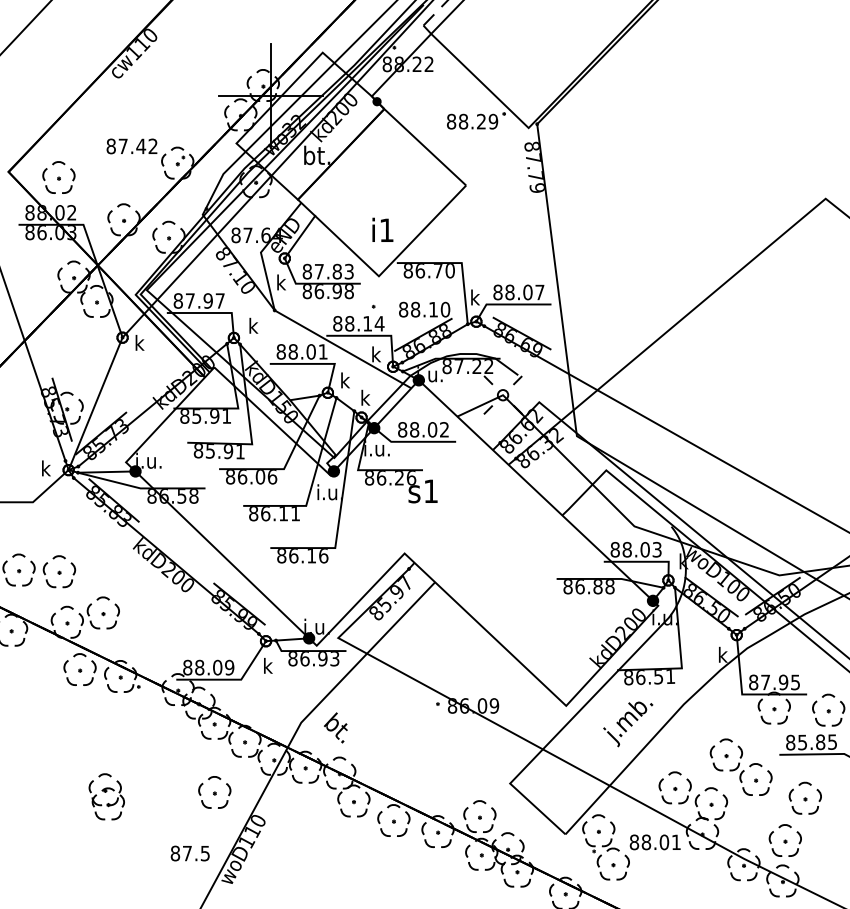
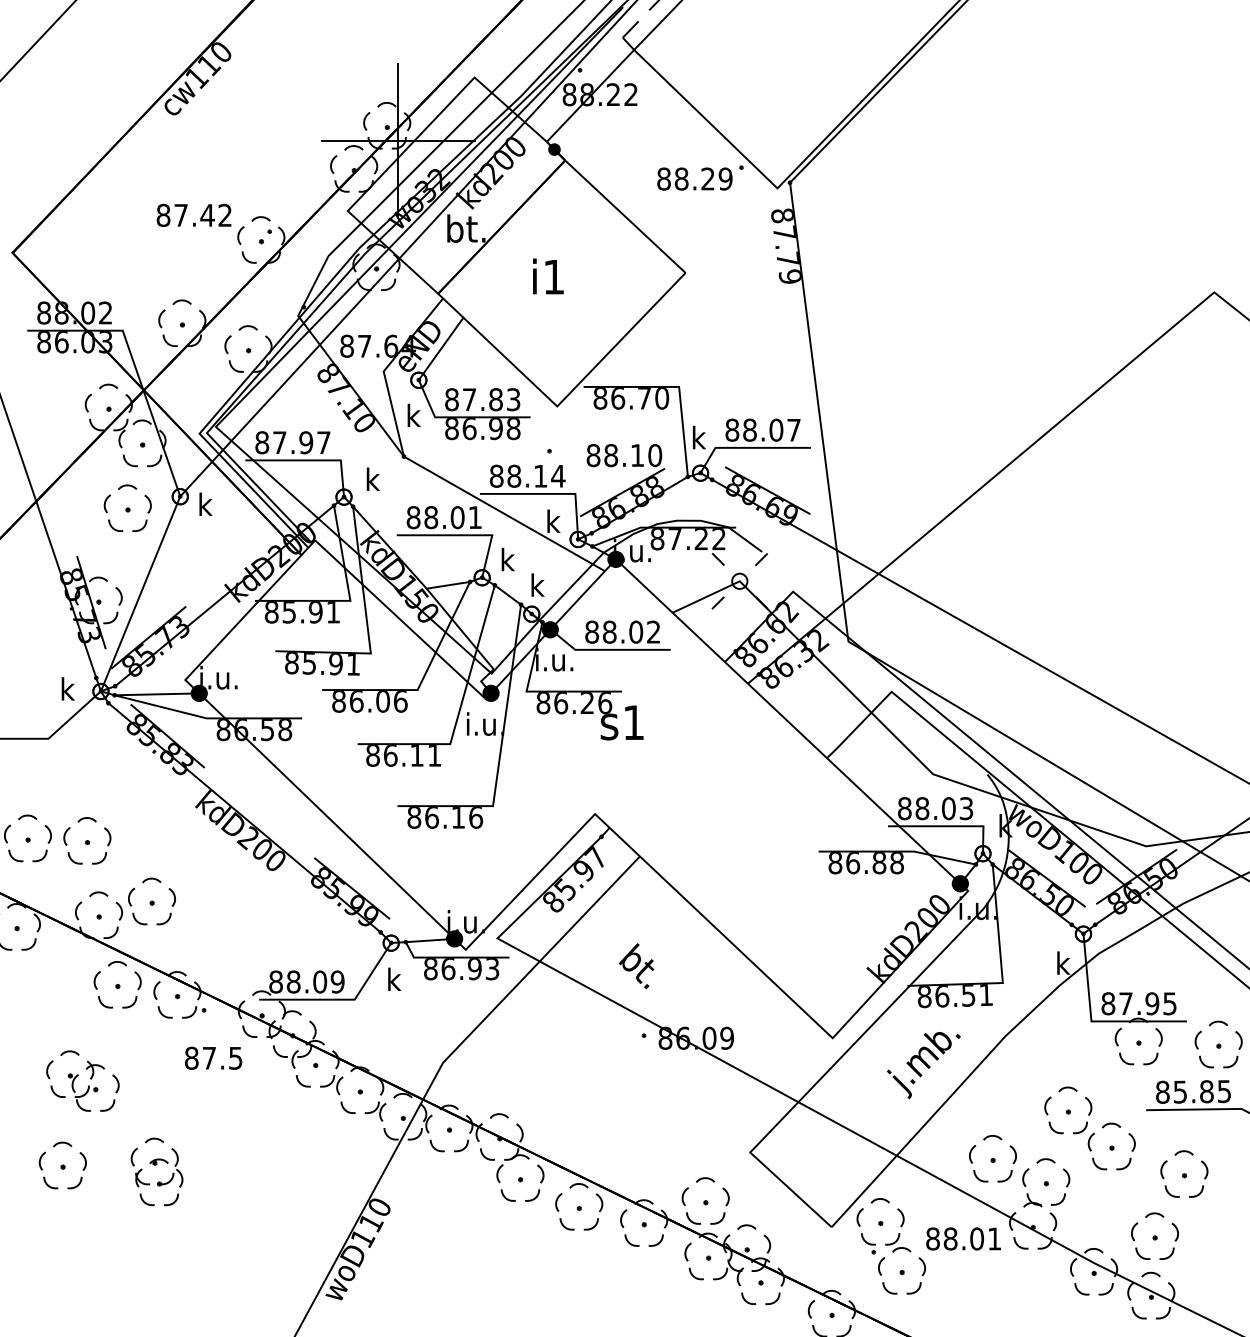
part: (58, 177) -> (127, 508), moved
text: (382, 229) -> (547, 275), moved
text: (335, 727) -> (636, 965), moved
part: (56, 735) -> (83, 1081), added
part: (214, 792) -> (62, 1165), moved
text: (189, 853) -> (212, 1058), moved

